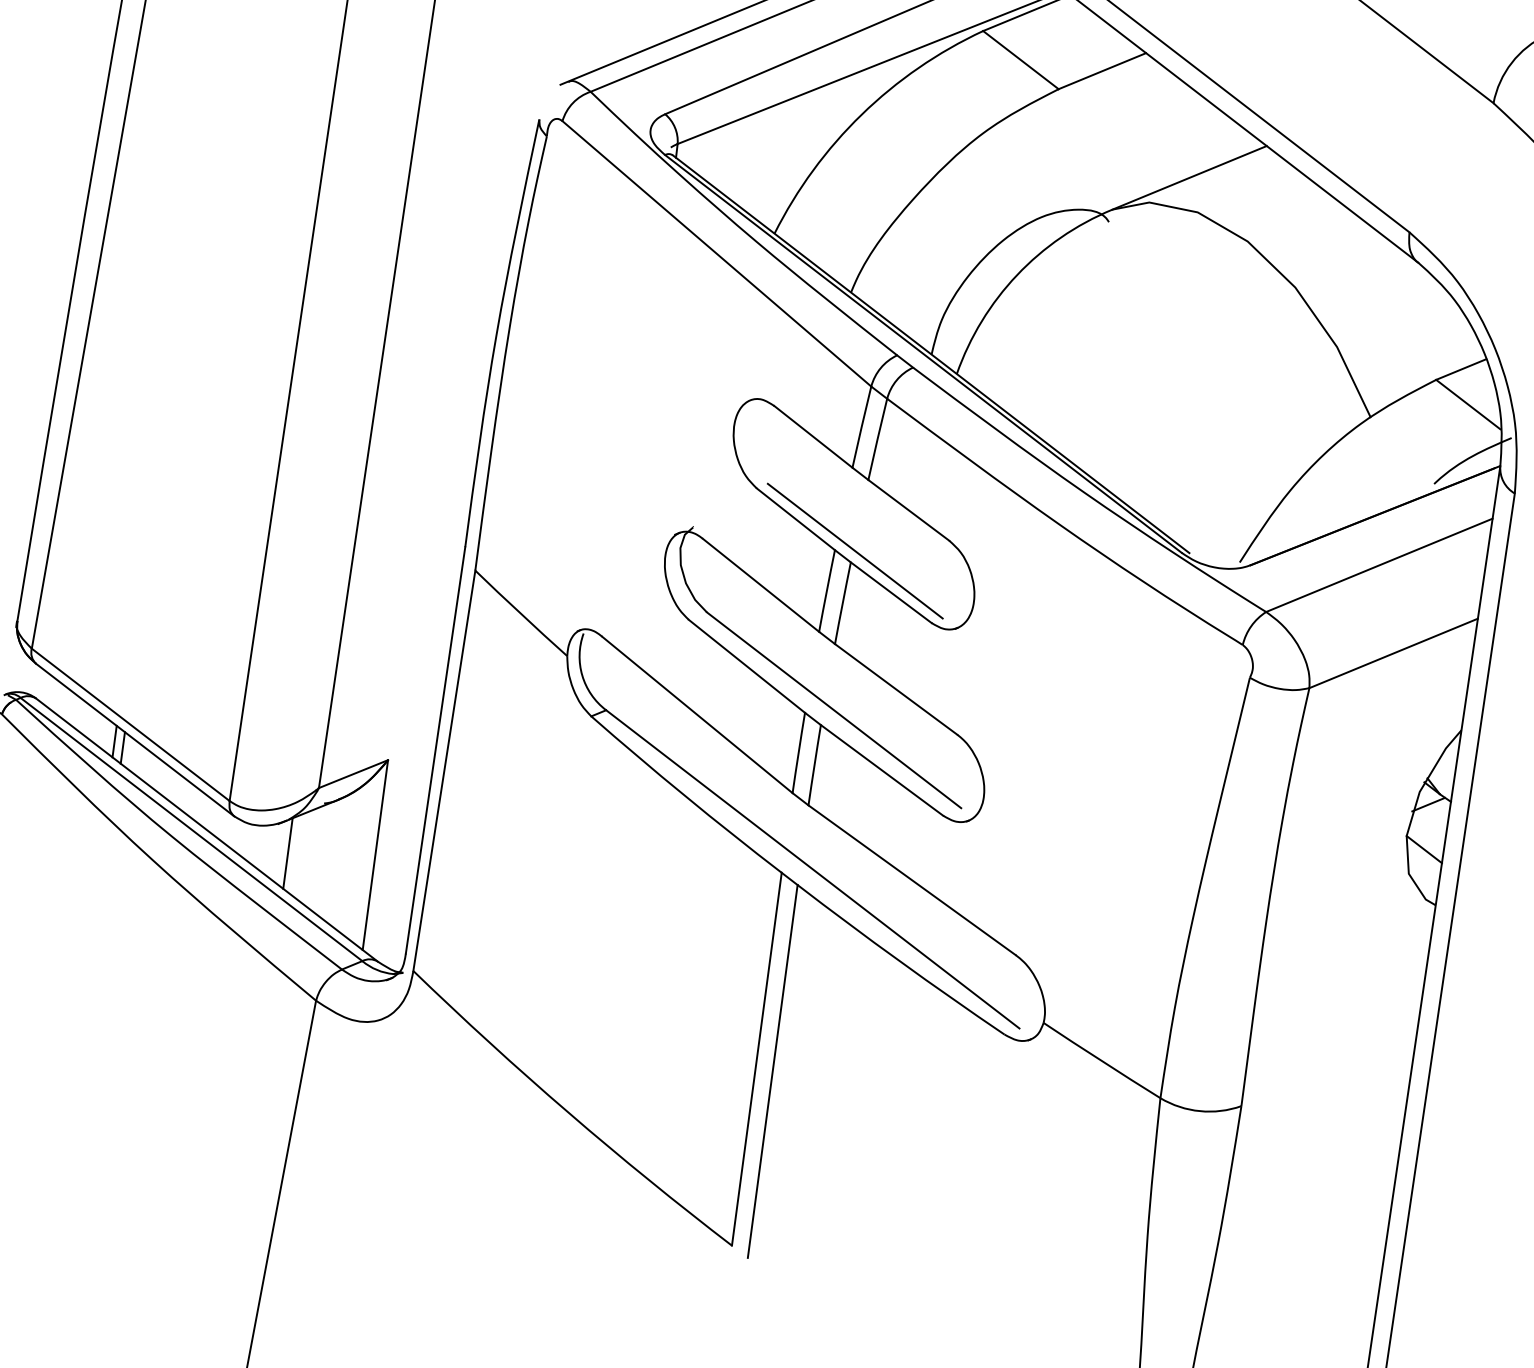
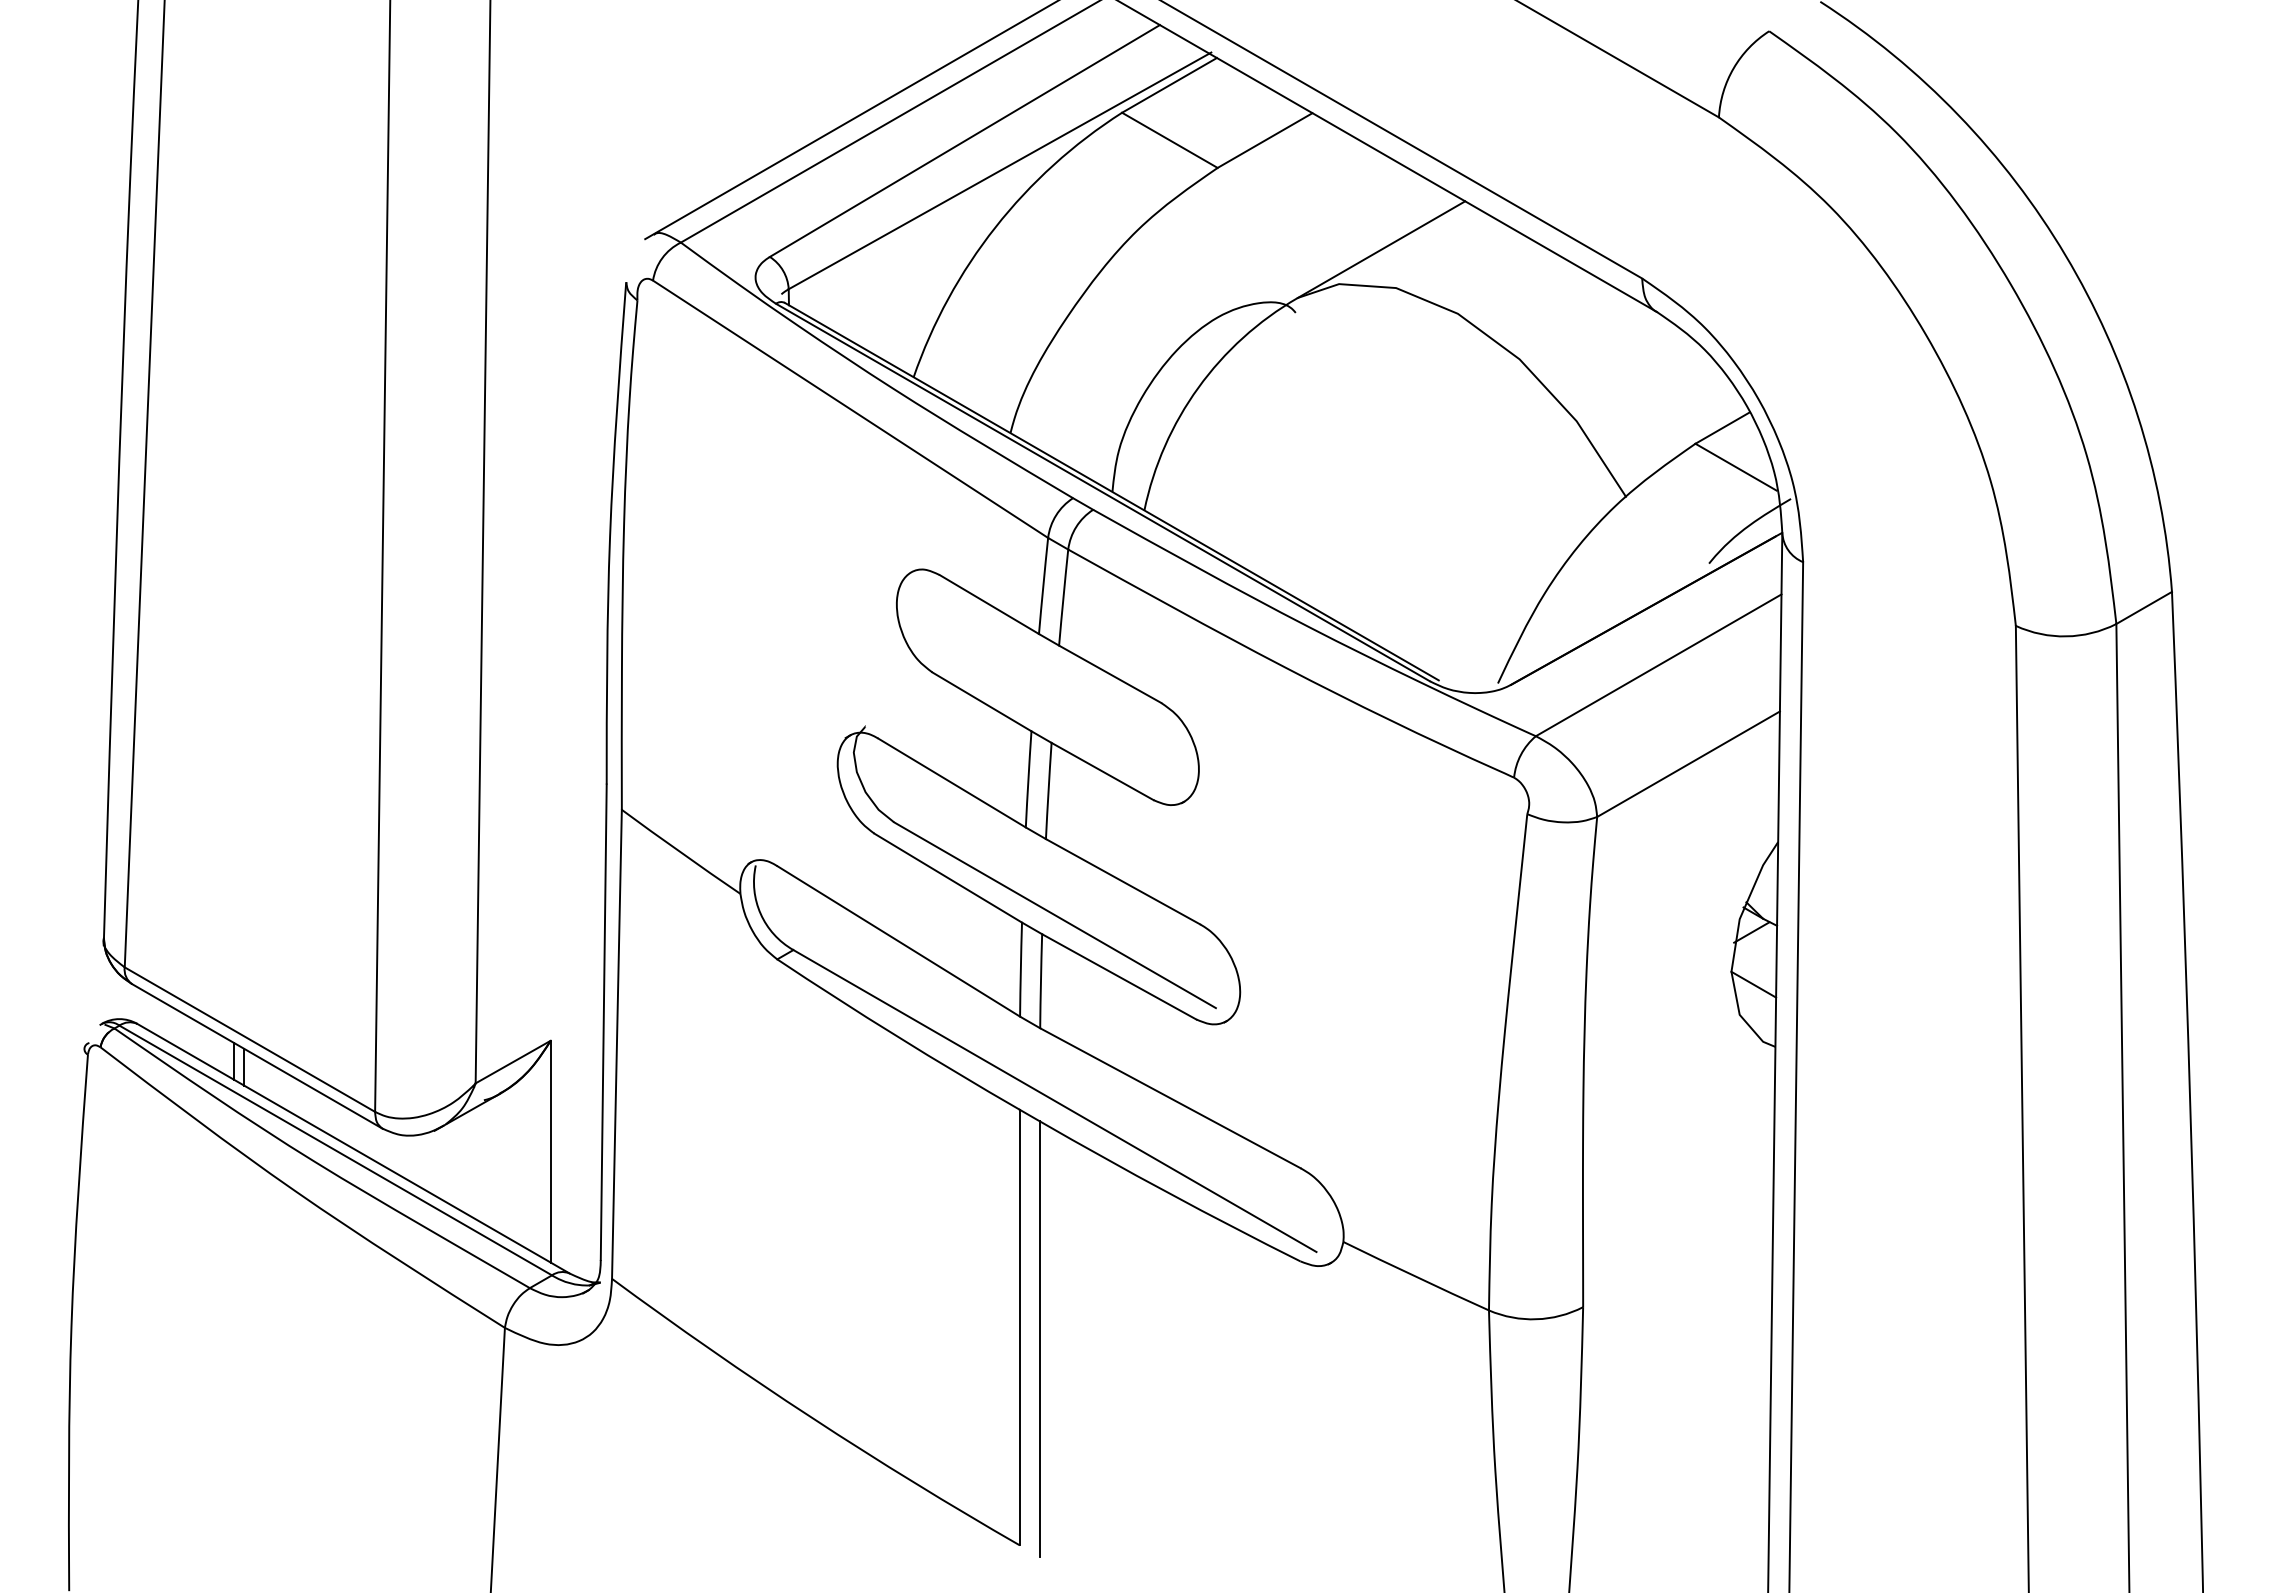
line: (854, 551) -> (1054, 729), removed
line: (288, 853) -> (450, 1163), removed

